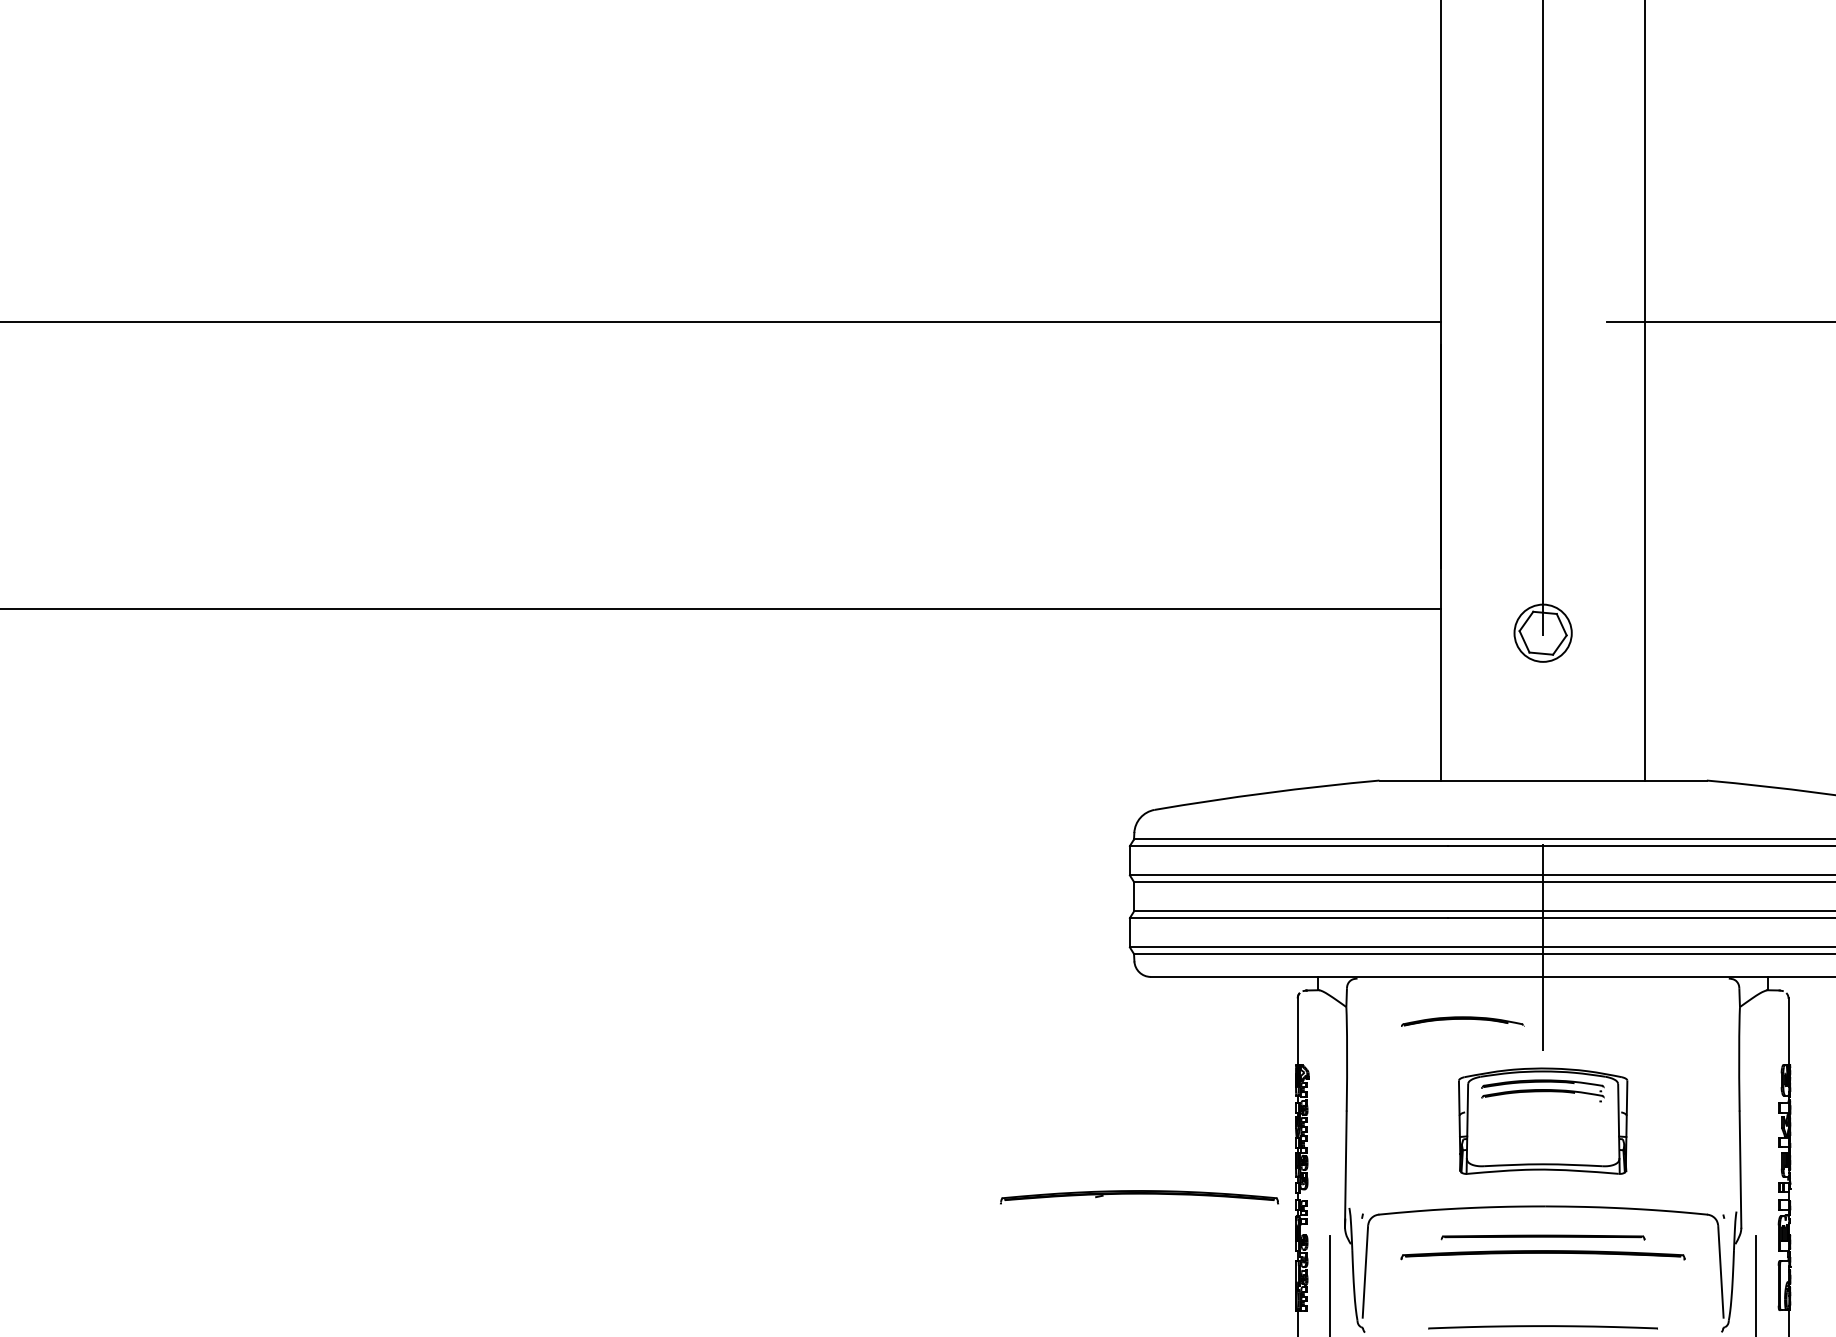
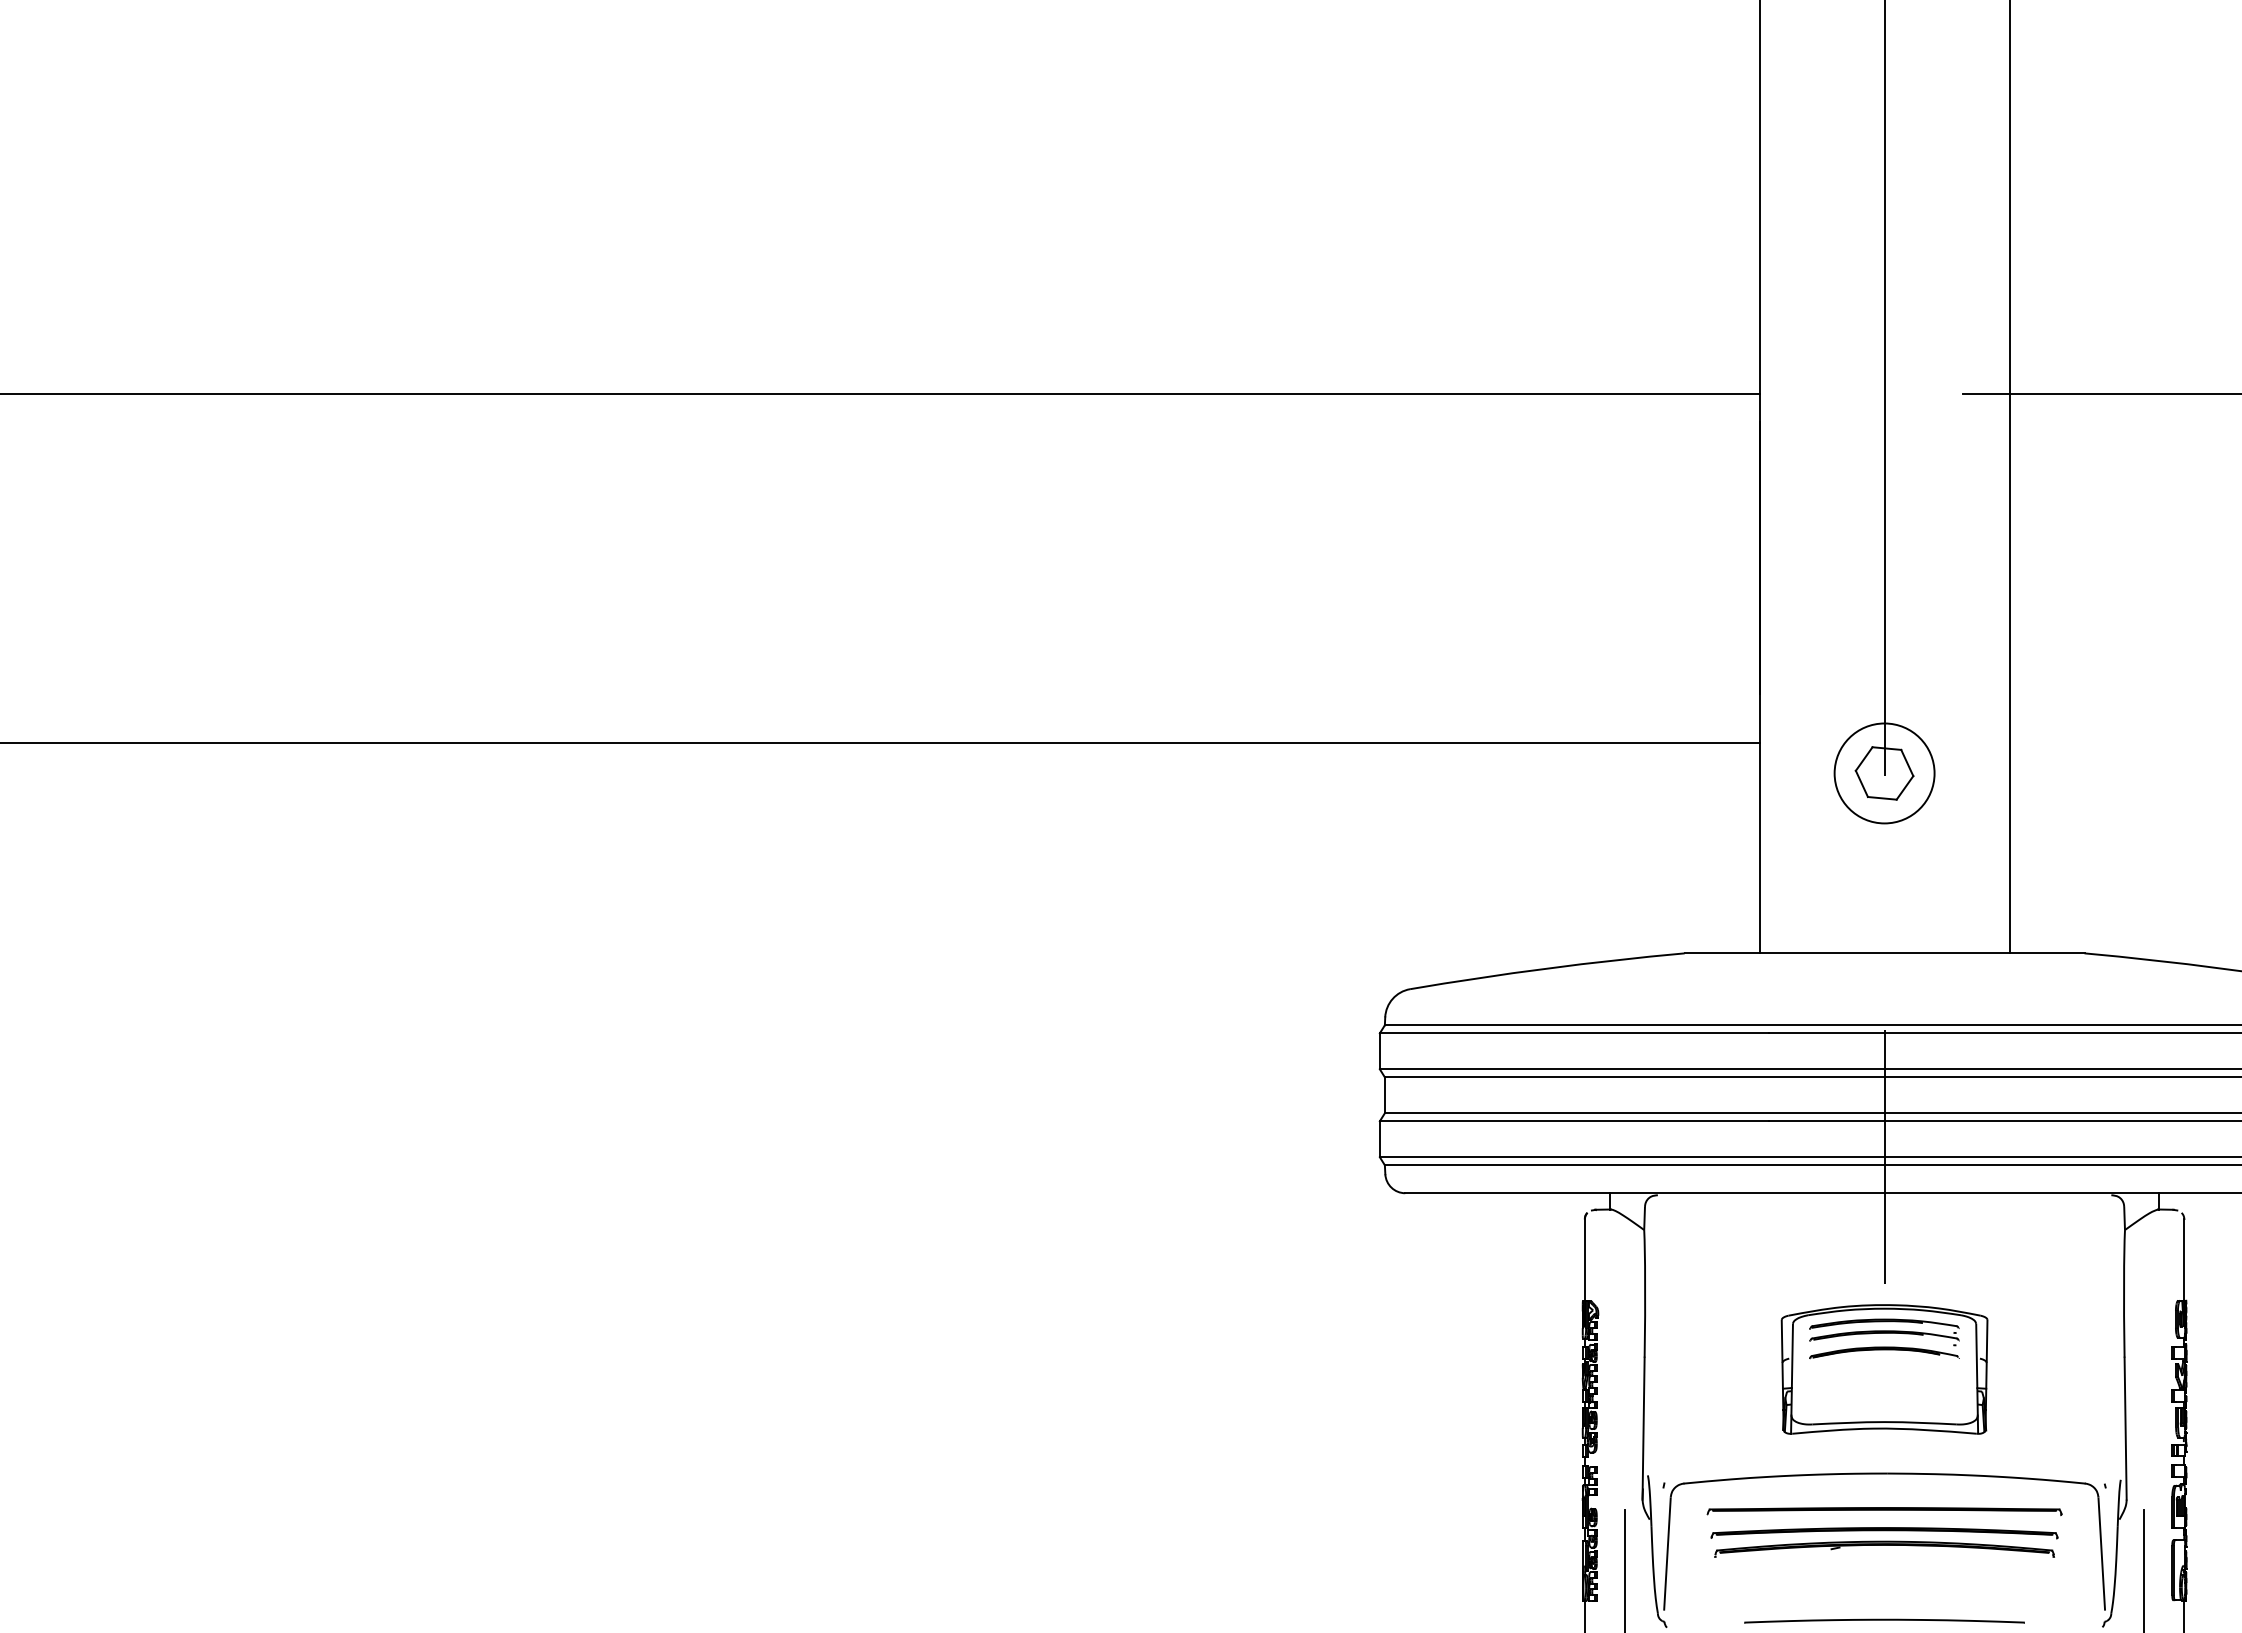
circle: (1543, 633) -> (1884, 773), size x1.43
part: (1462, 1021) -> (1884, 1352), moved
part: (1139, 1196) -> (1884, 1548), moved
part: (1543, 1237) -> (1884, 1511), size x1.43

